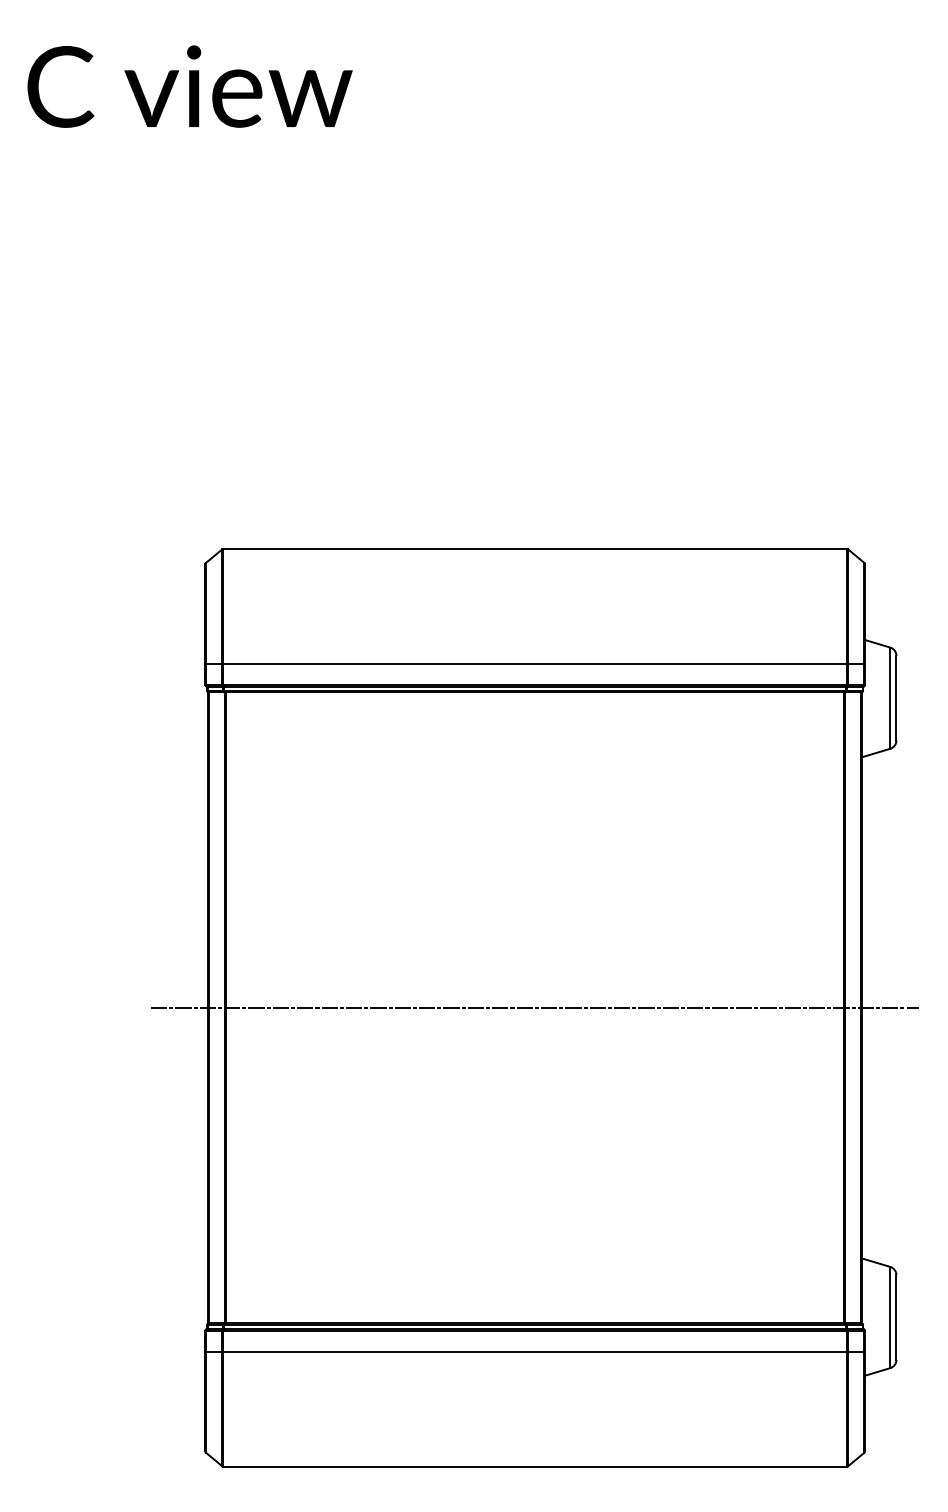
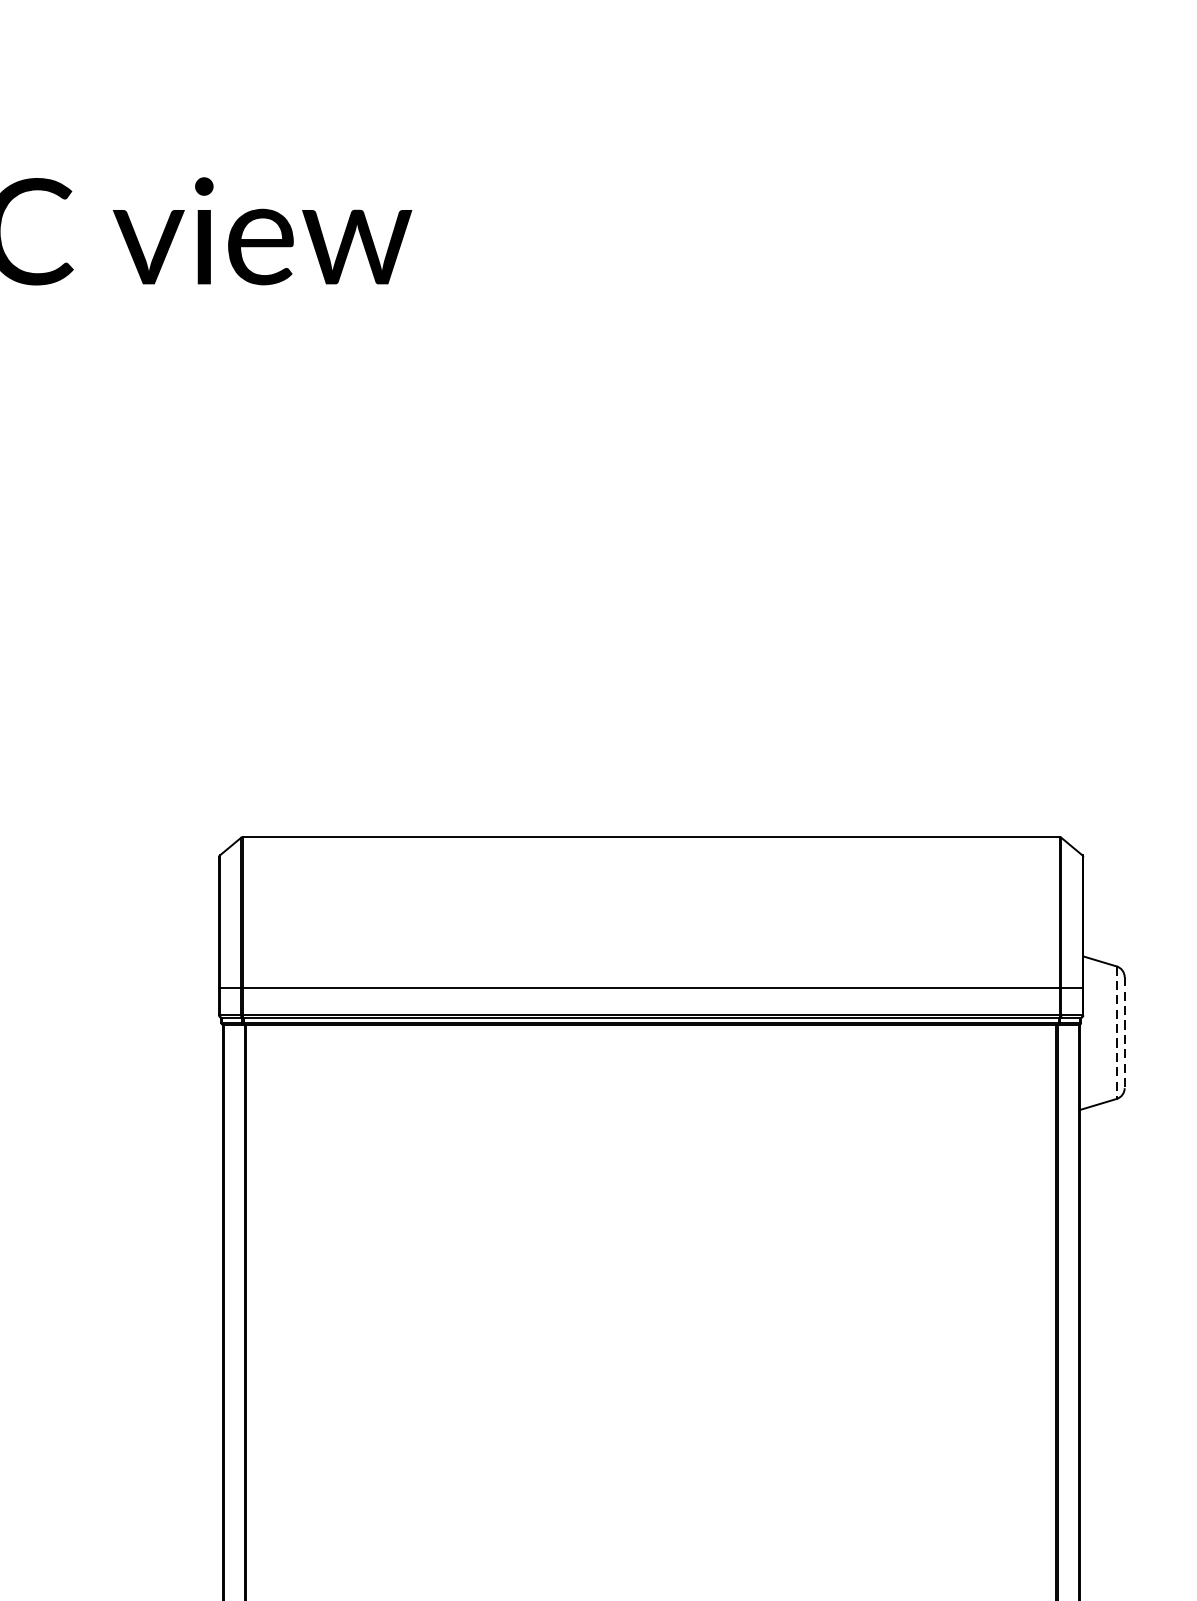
line: (890, 698) -> (1116, 1033), solid -> dashed
line: (896, 698) -> (1124, 1033), solid -> dashed
line: (534, 1007) -> (650, 1438), removed

